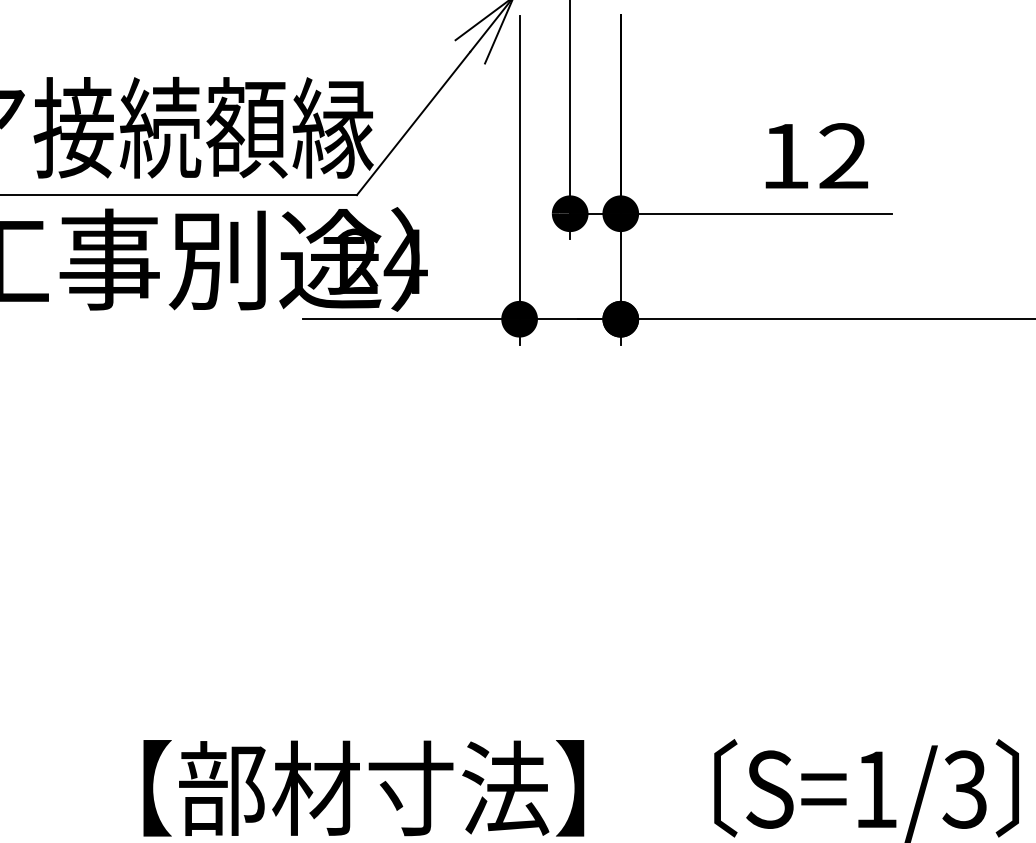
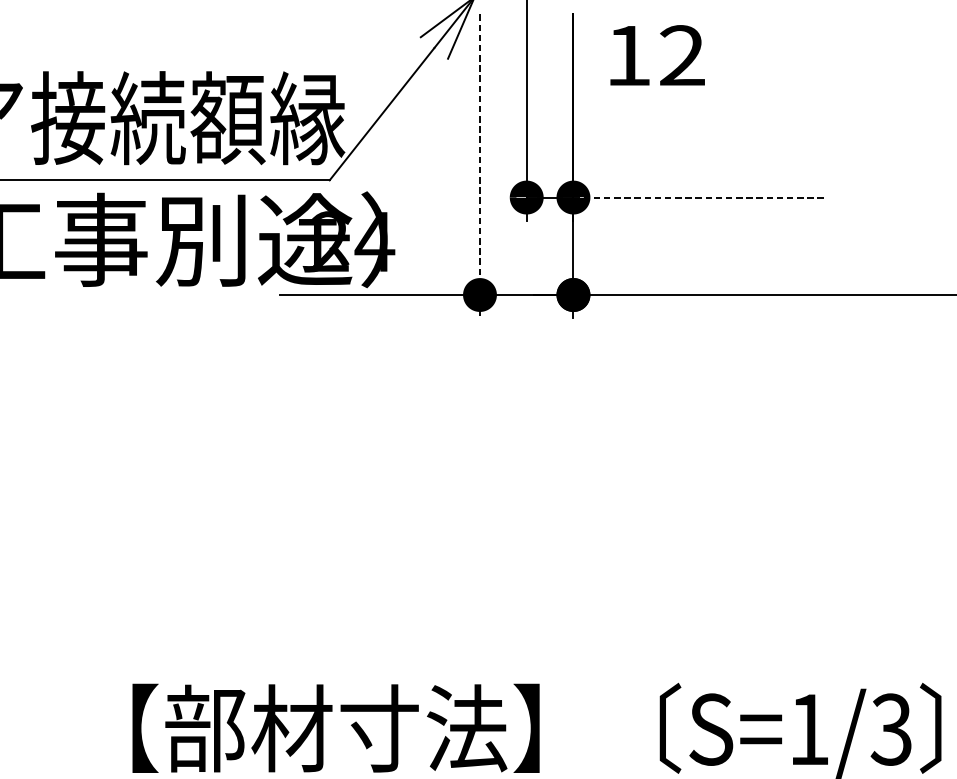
text: (816, 155) -> (657, 55), moved
line: (519, 180) -> (479, 166), solid -> dashed
line: (756, 213) -> (698, 197), solid -> dashed

